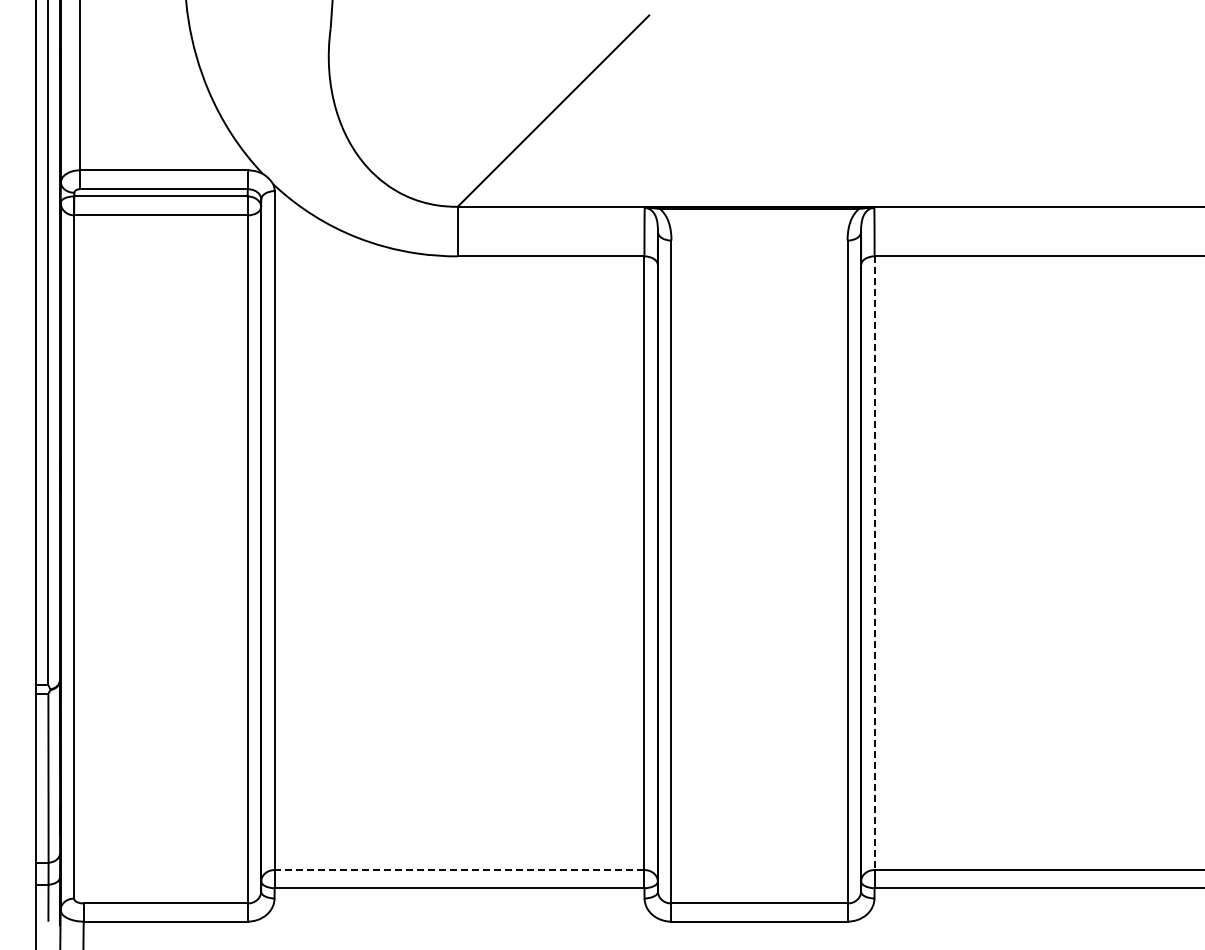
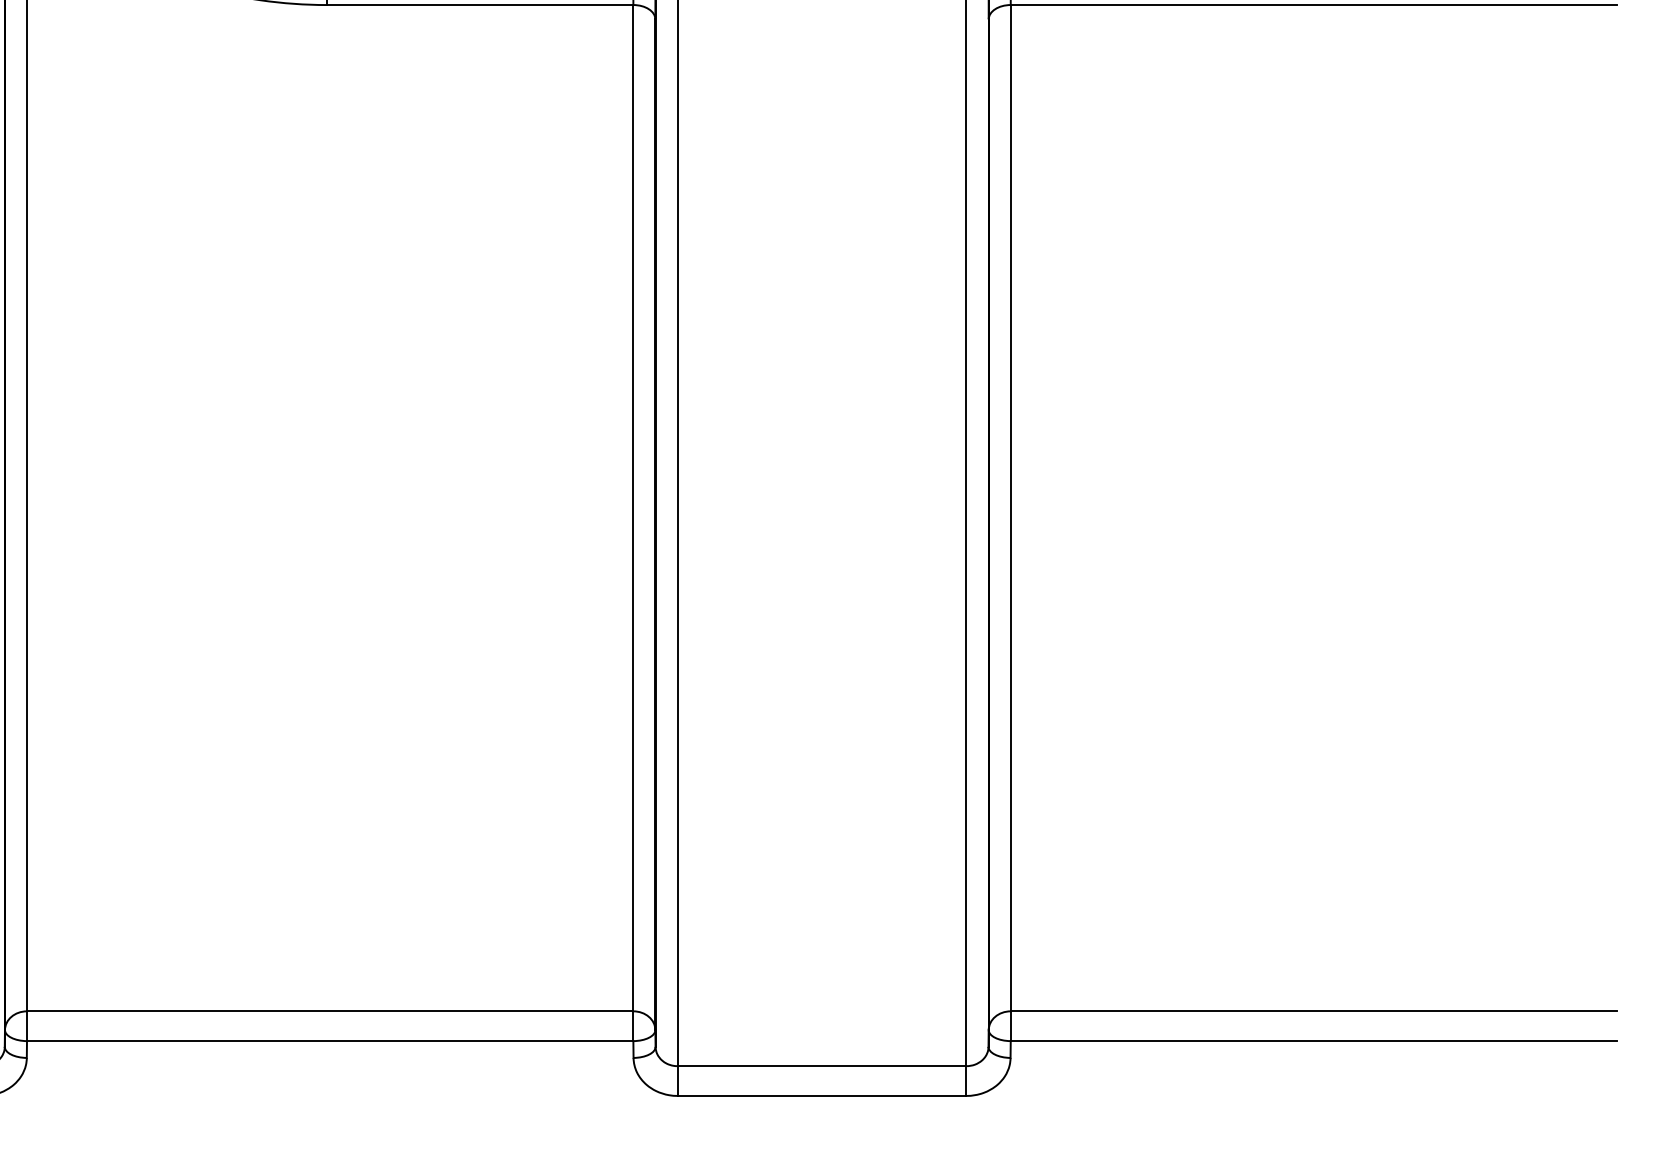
line: (874, 563) -> (1010, 508), dashed -> solid
line: (459, 870) -> (330, 1012), dashed -> solid

